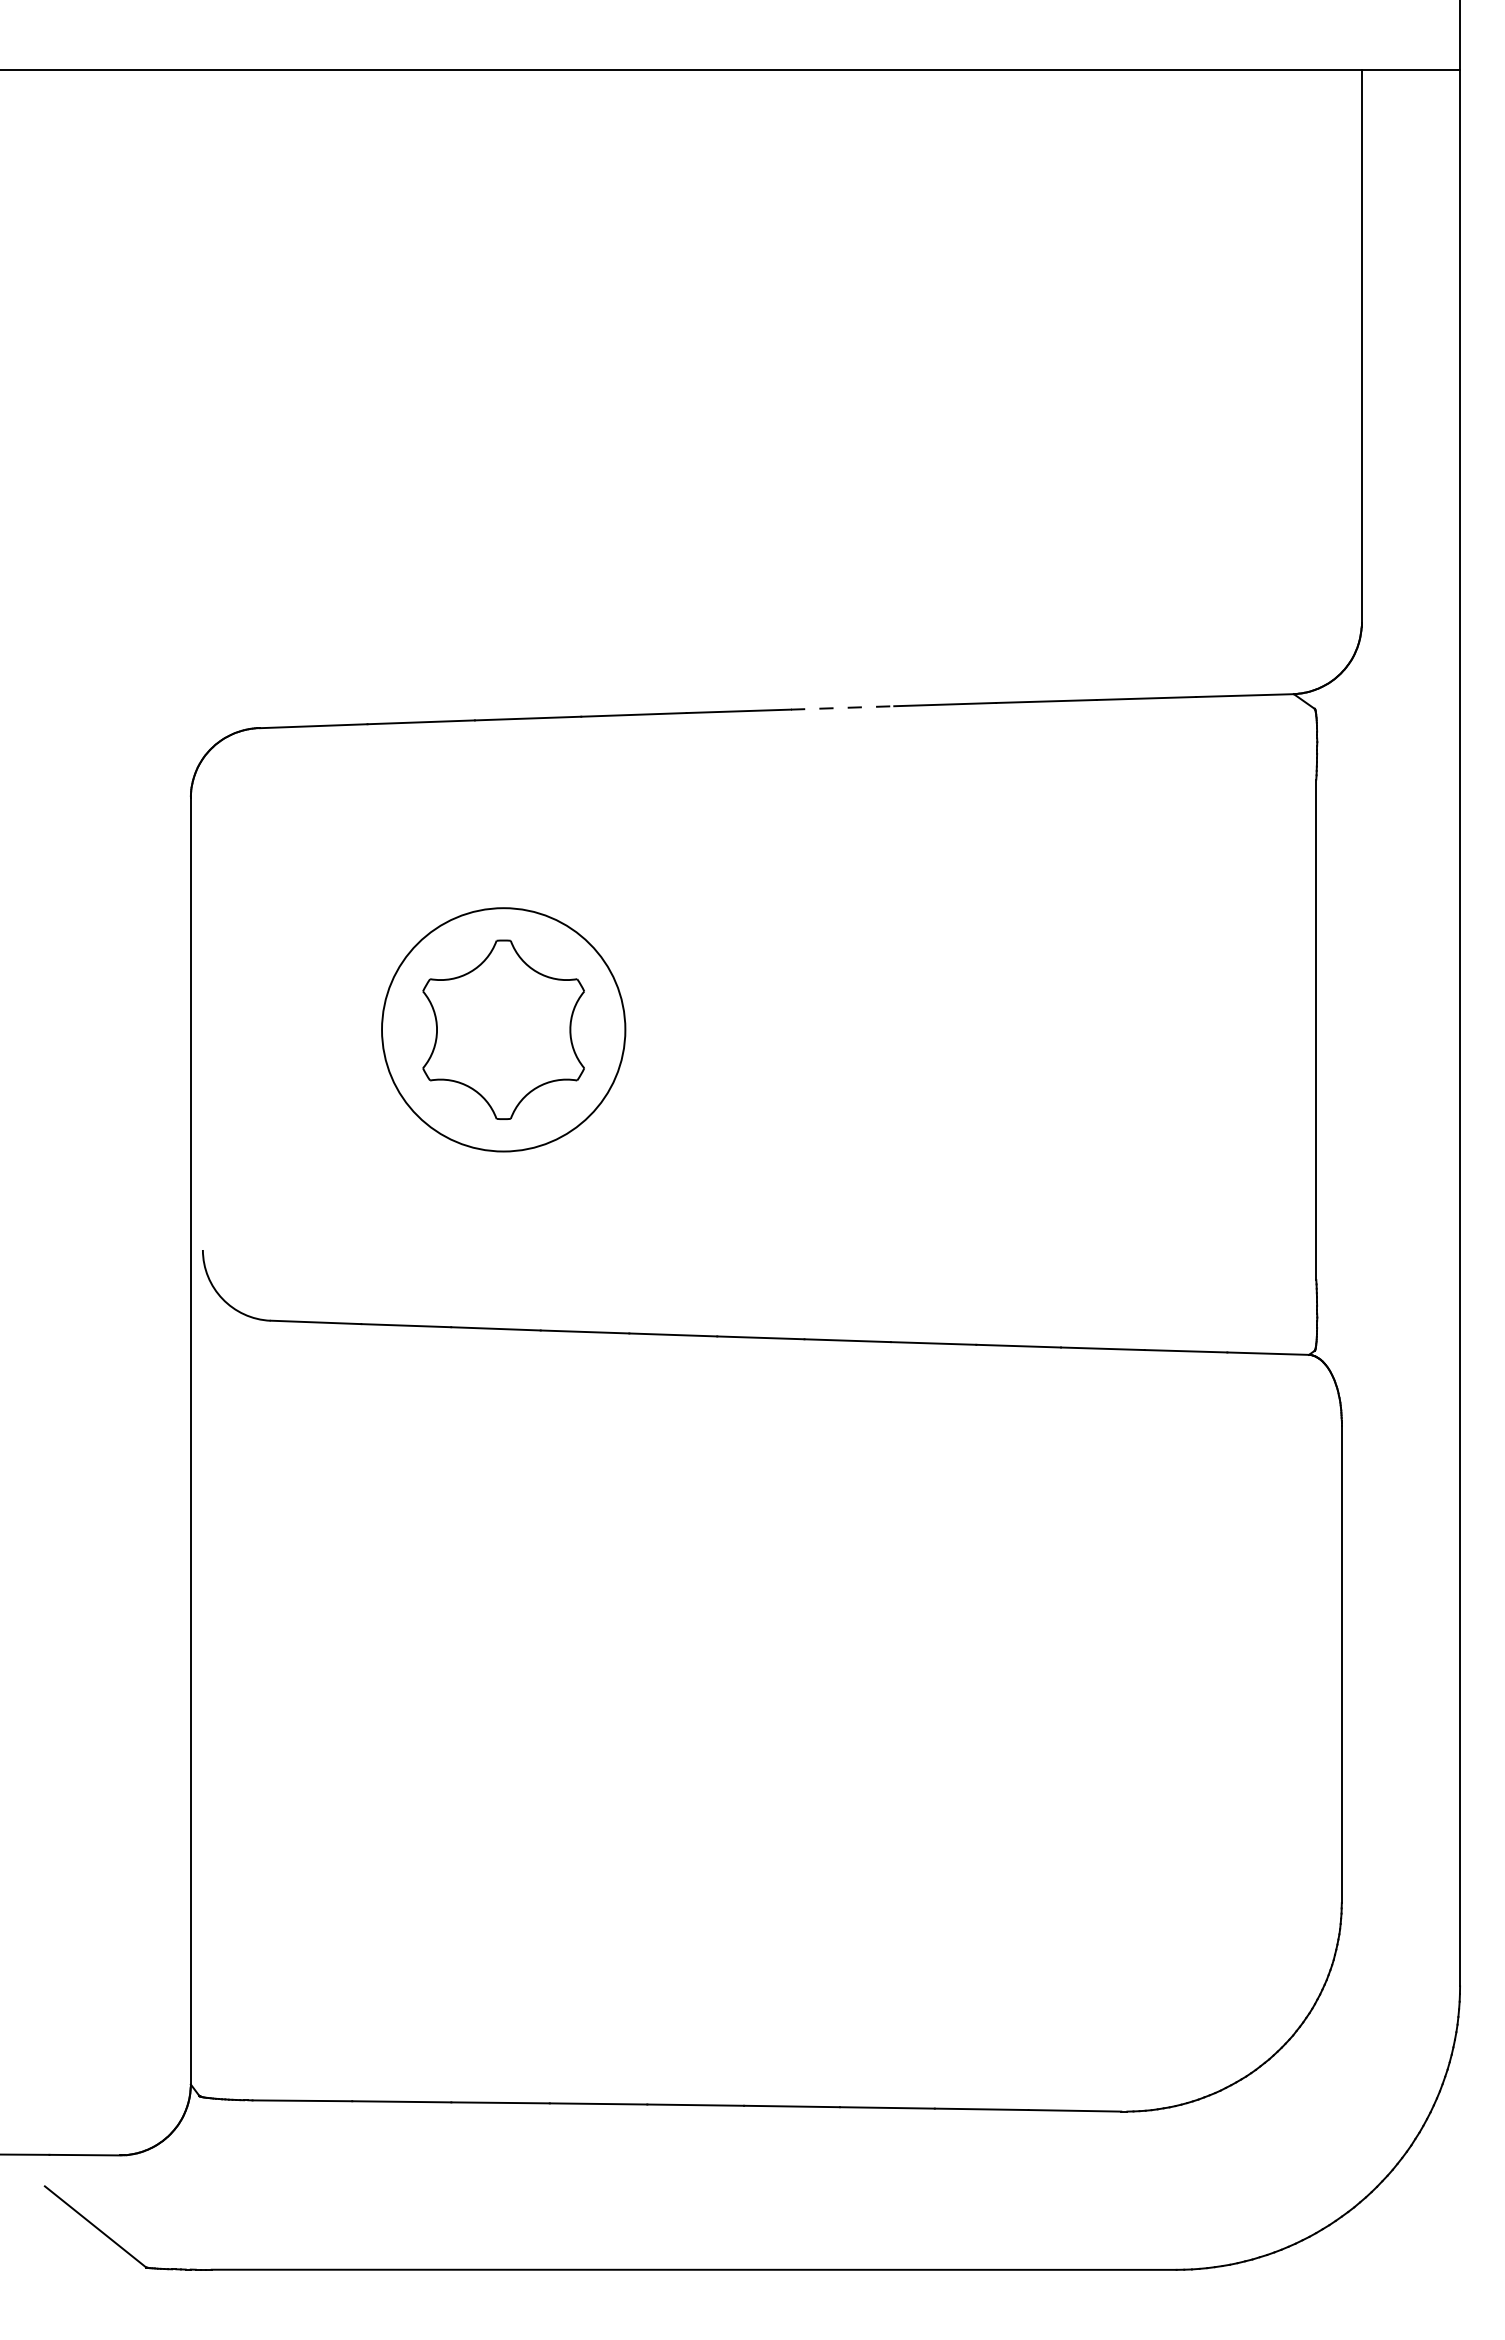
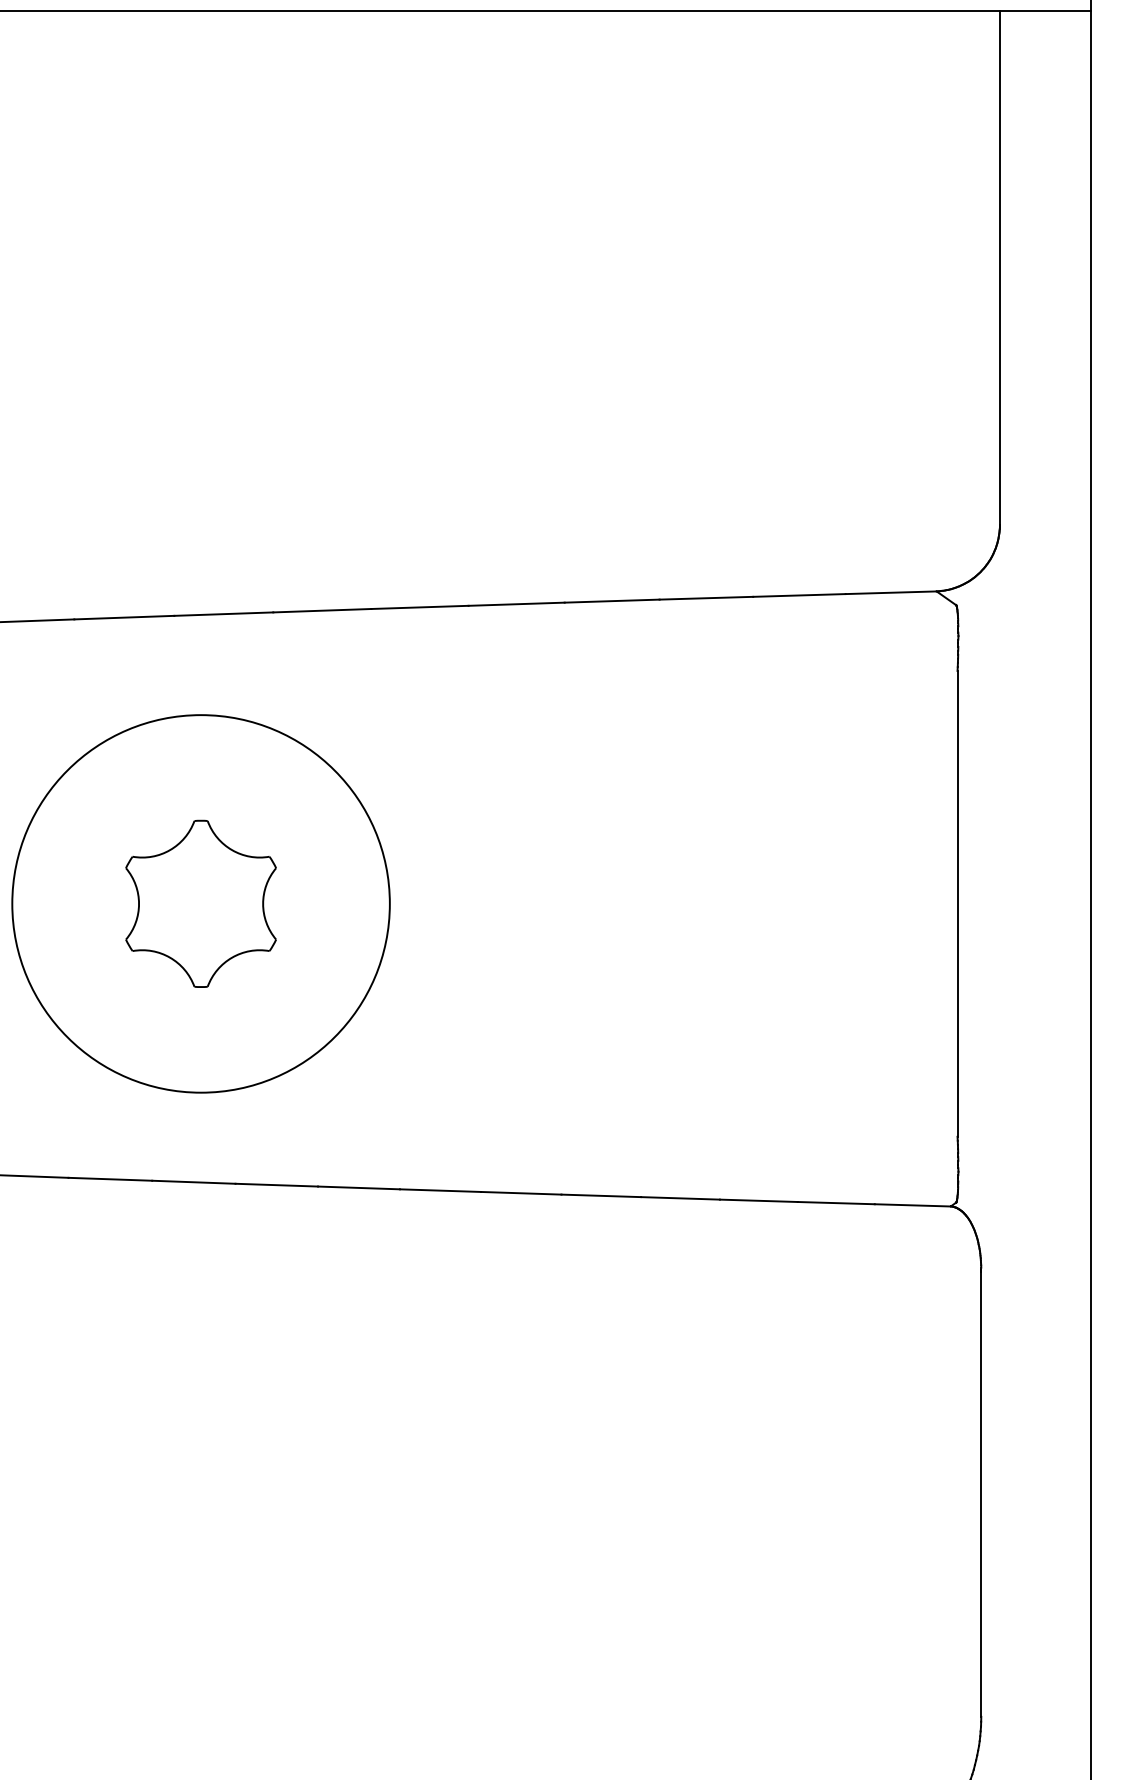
line: (842, 707) -> (516, 603), dashed -> solid
circle: (503, 1029) -> (200, 903), size x1.67

